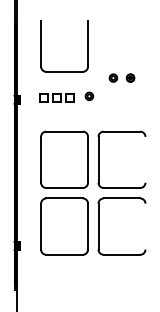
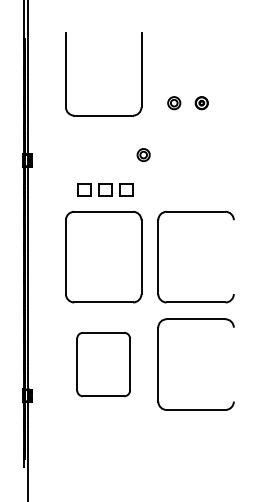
part: (121, 77) -> (187, 102), moved
part: (56, 97) -> (105, 189), moved
part: (64, 226) -> (103, 364), size x0.7

